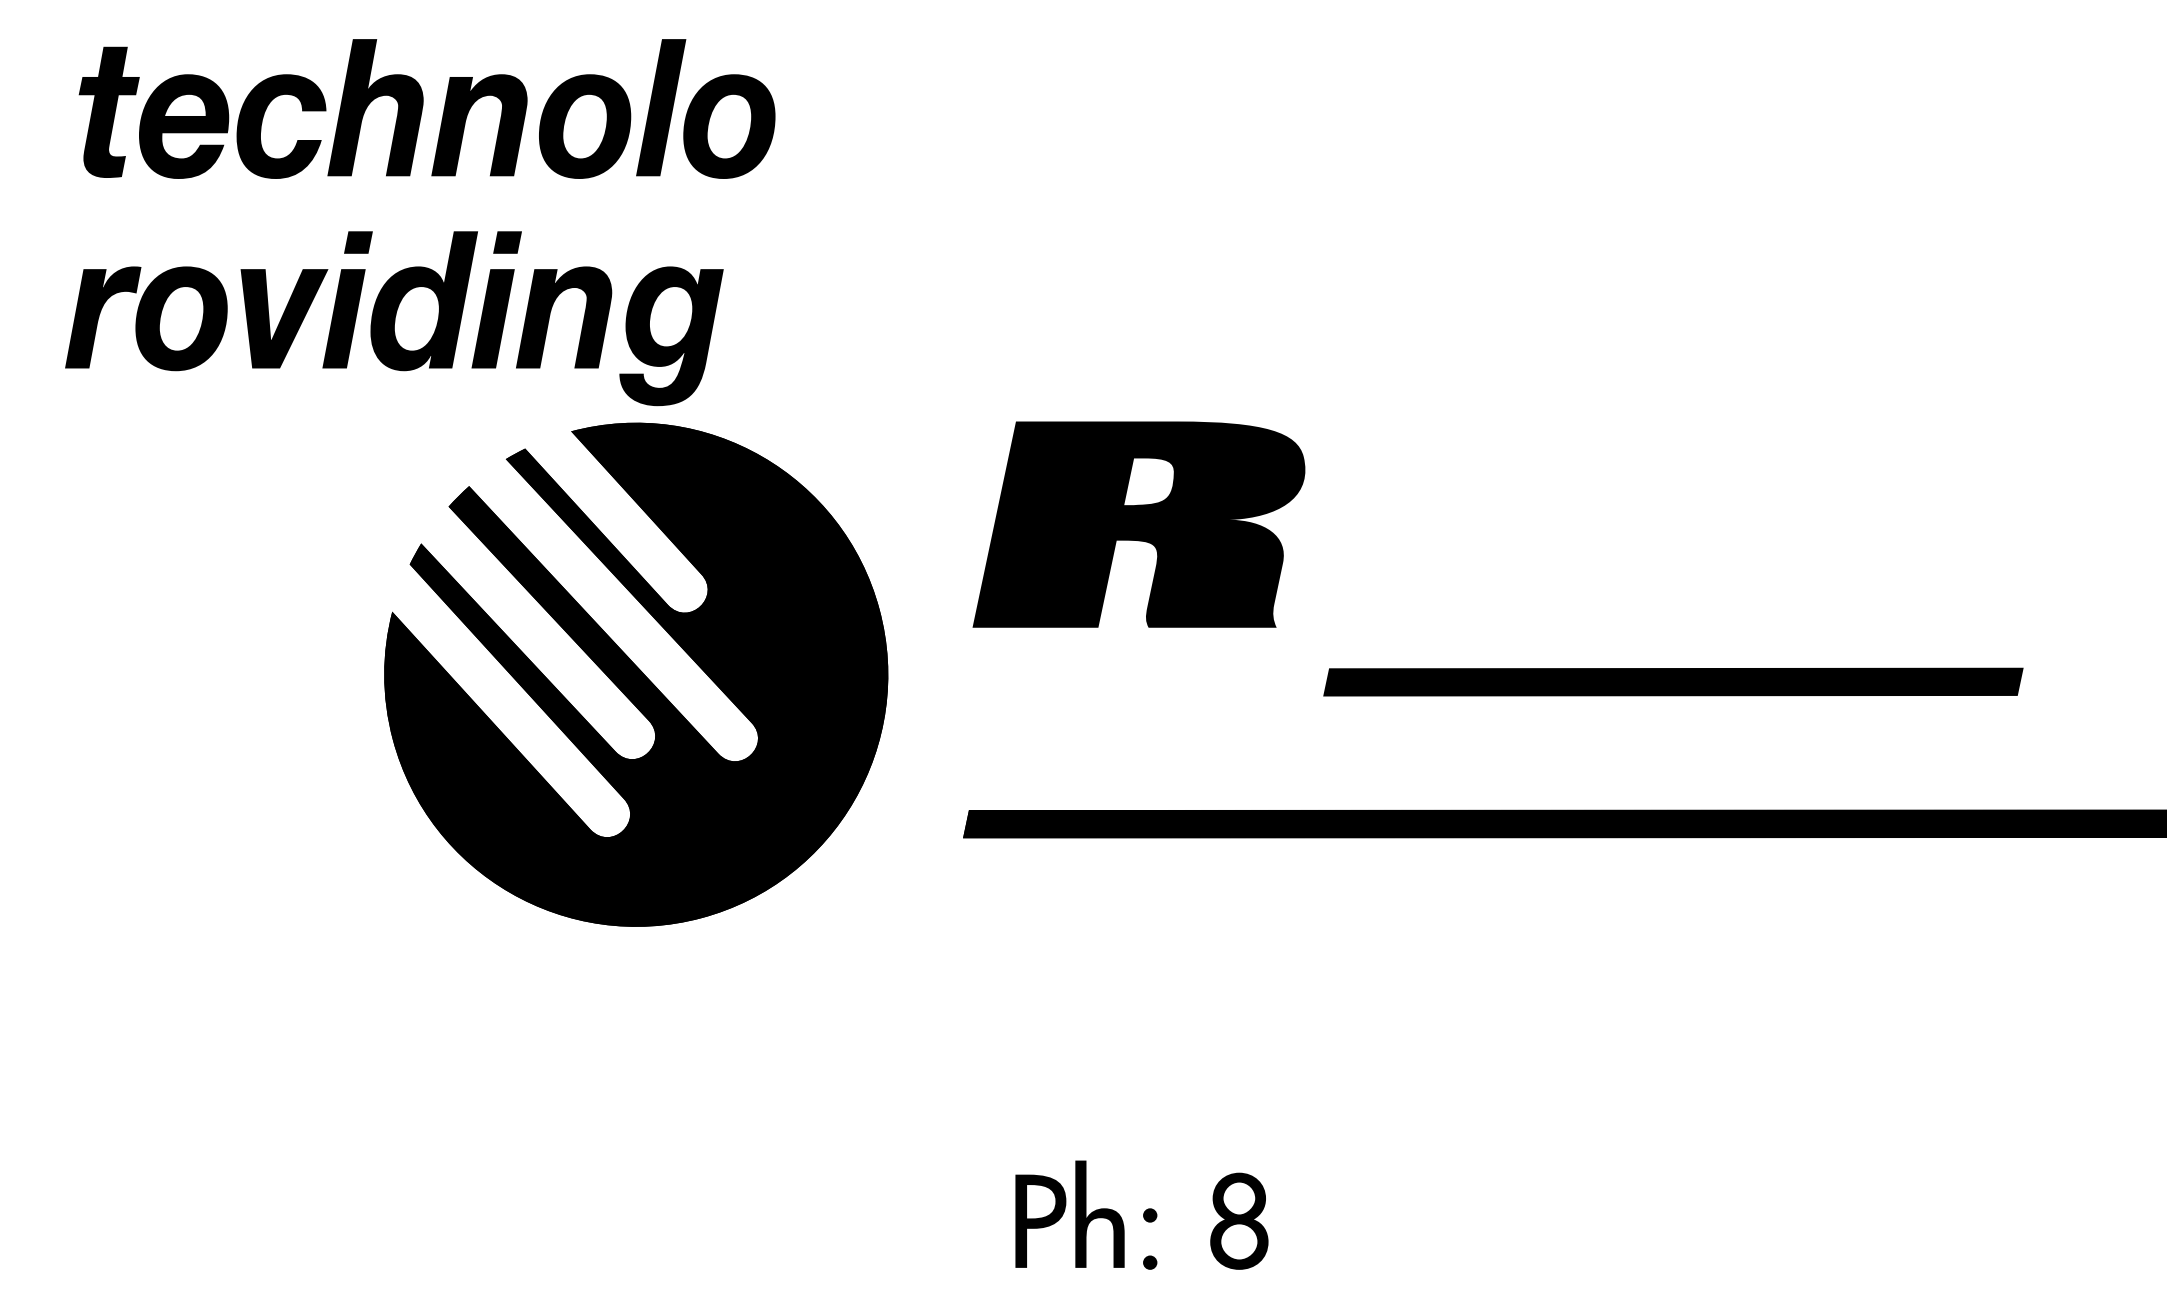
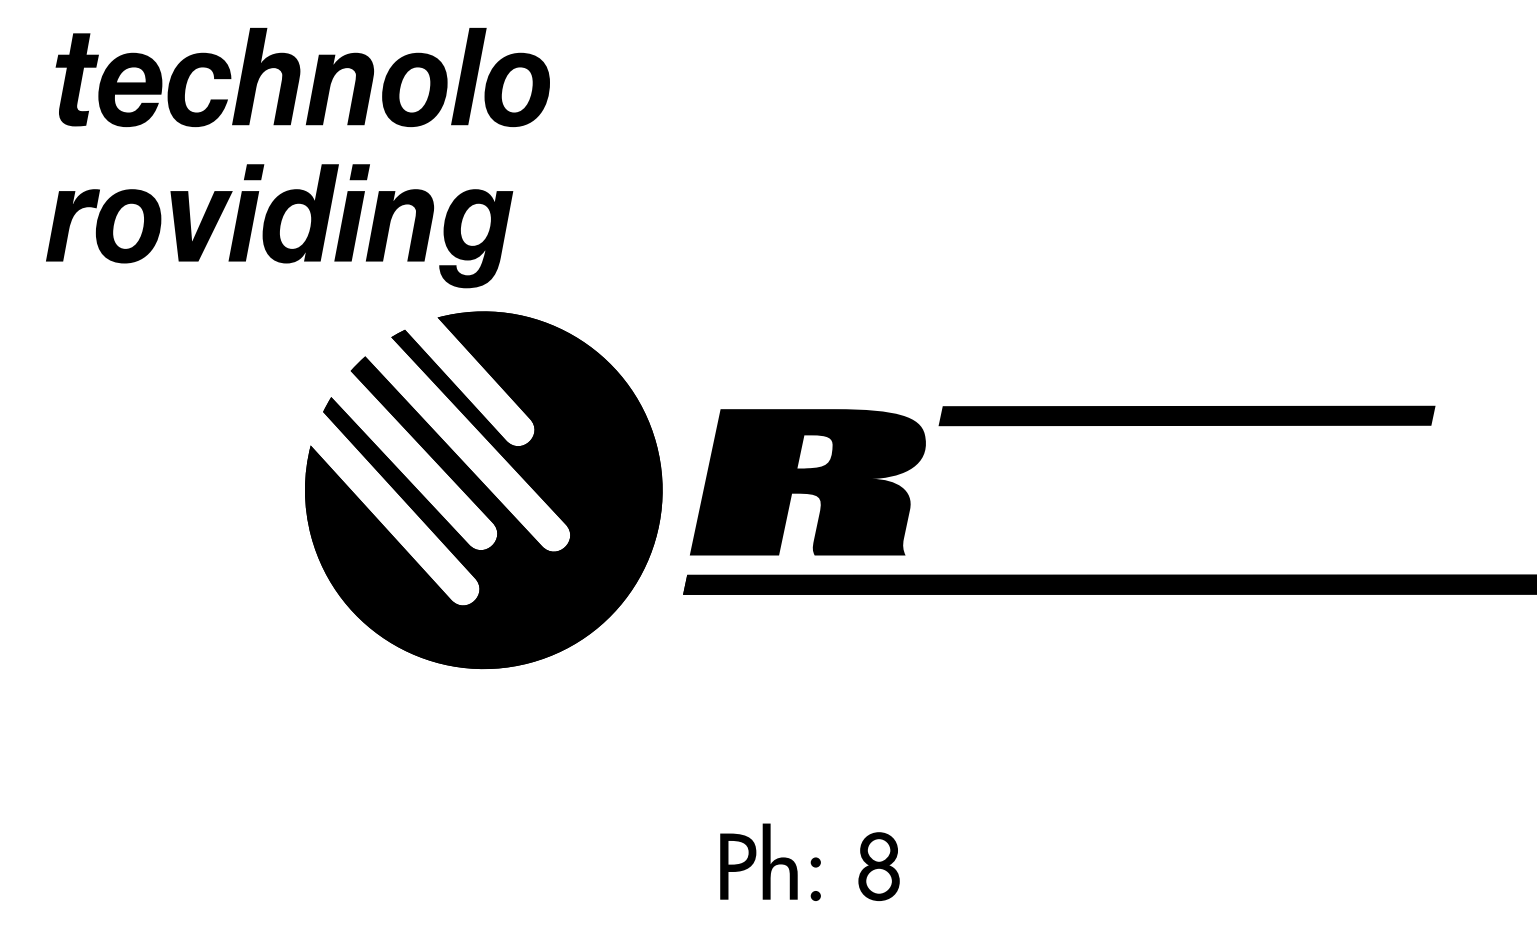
part: (1138, 524) -> (807, 482), moved
part: (636, 674) -> (483, 490), moved
part: (1673, 681) -> (1187, 415), moved

